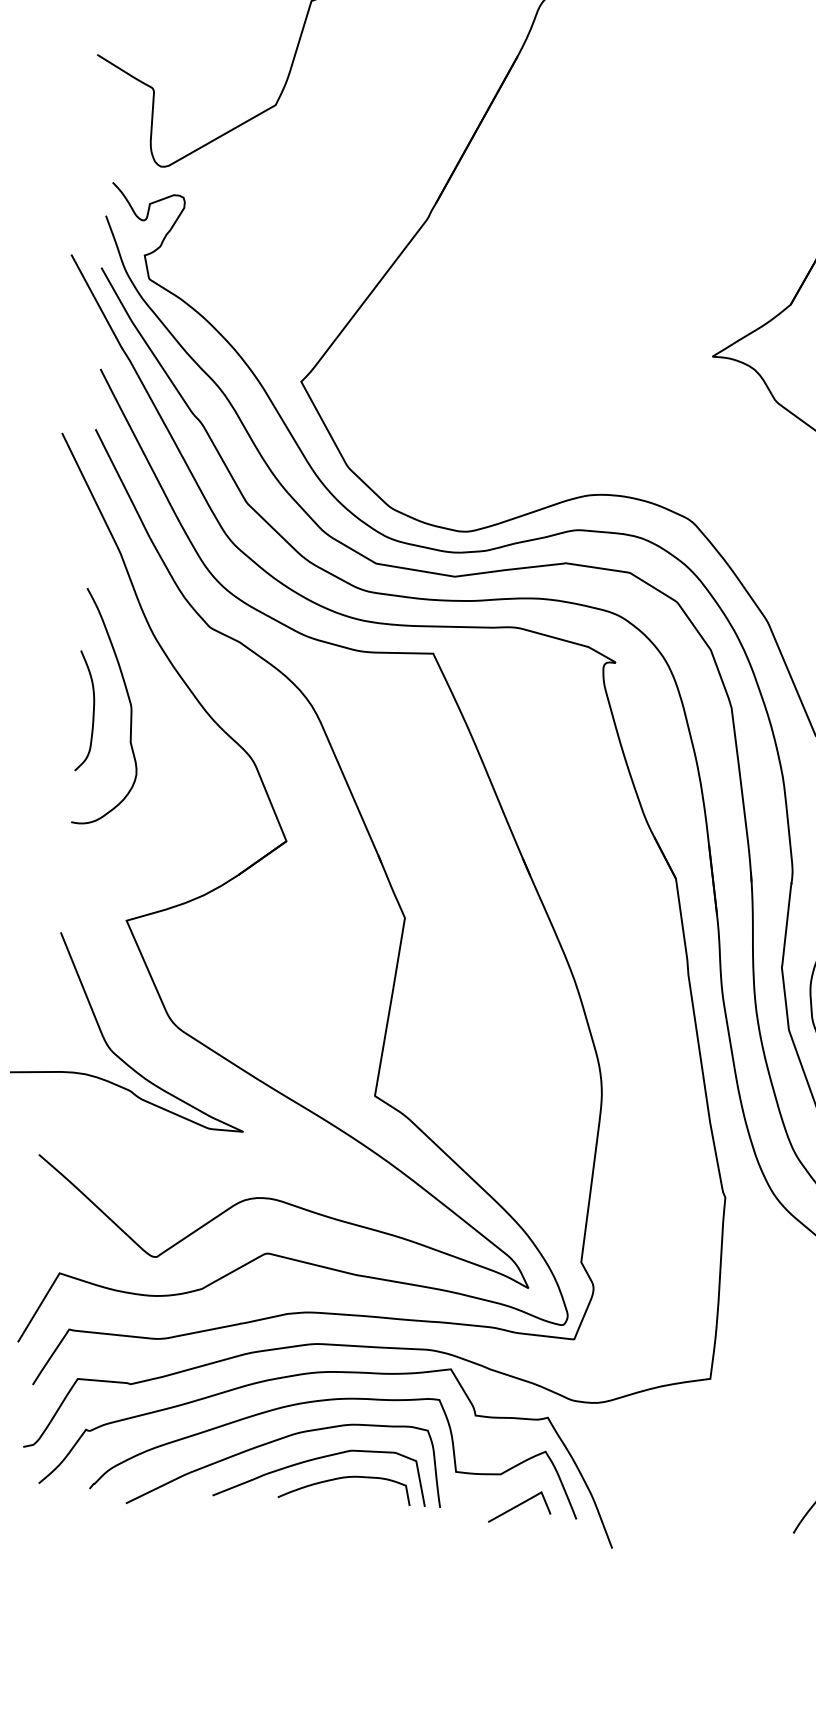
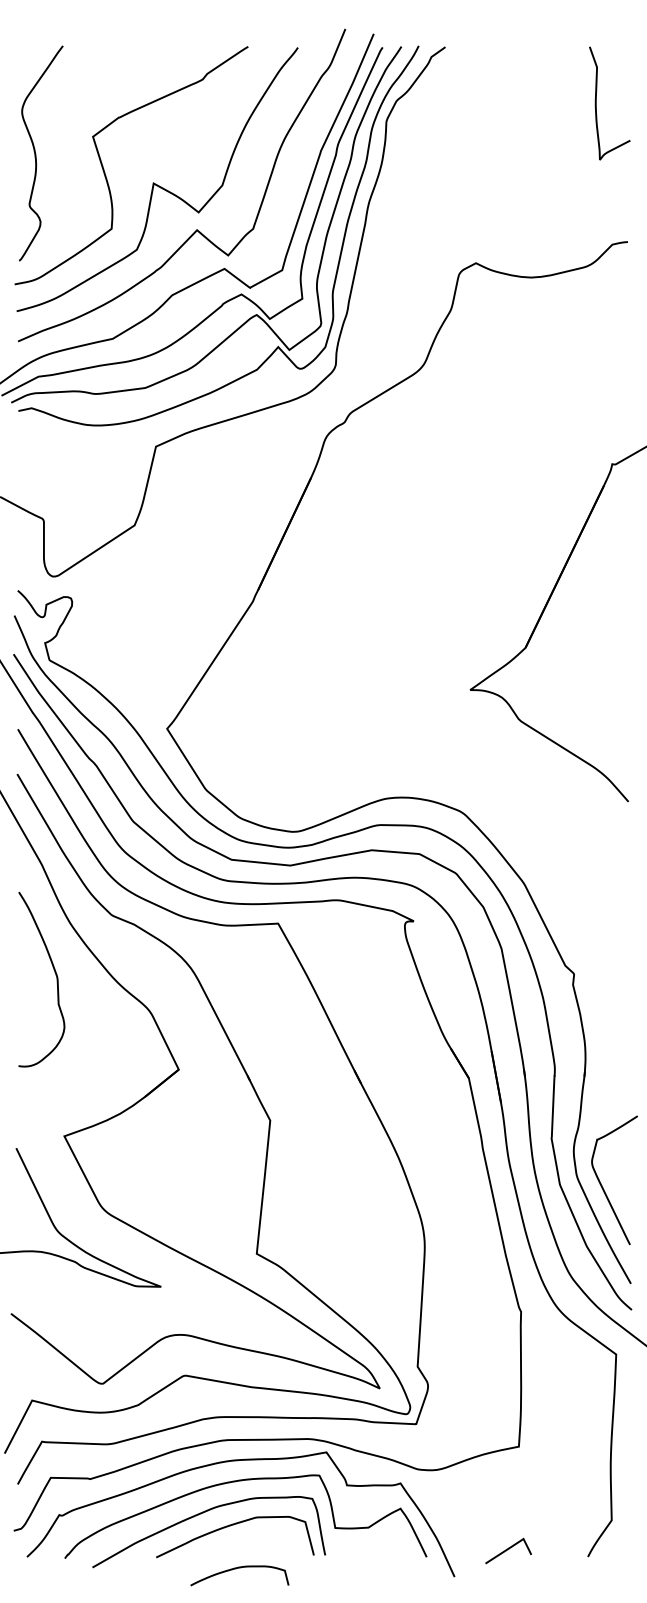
curve: (92, 710) -> (28, 982), removed
curve: (340, 1479) -> (236, 1569), moved
curve: (520, 1505) -> (508, 1549), moved

